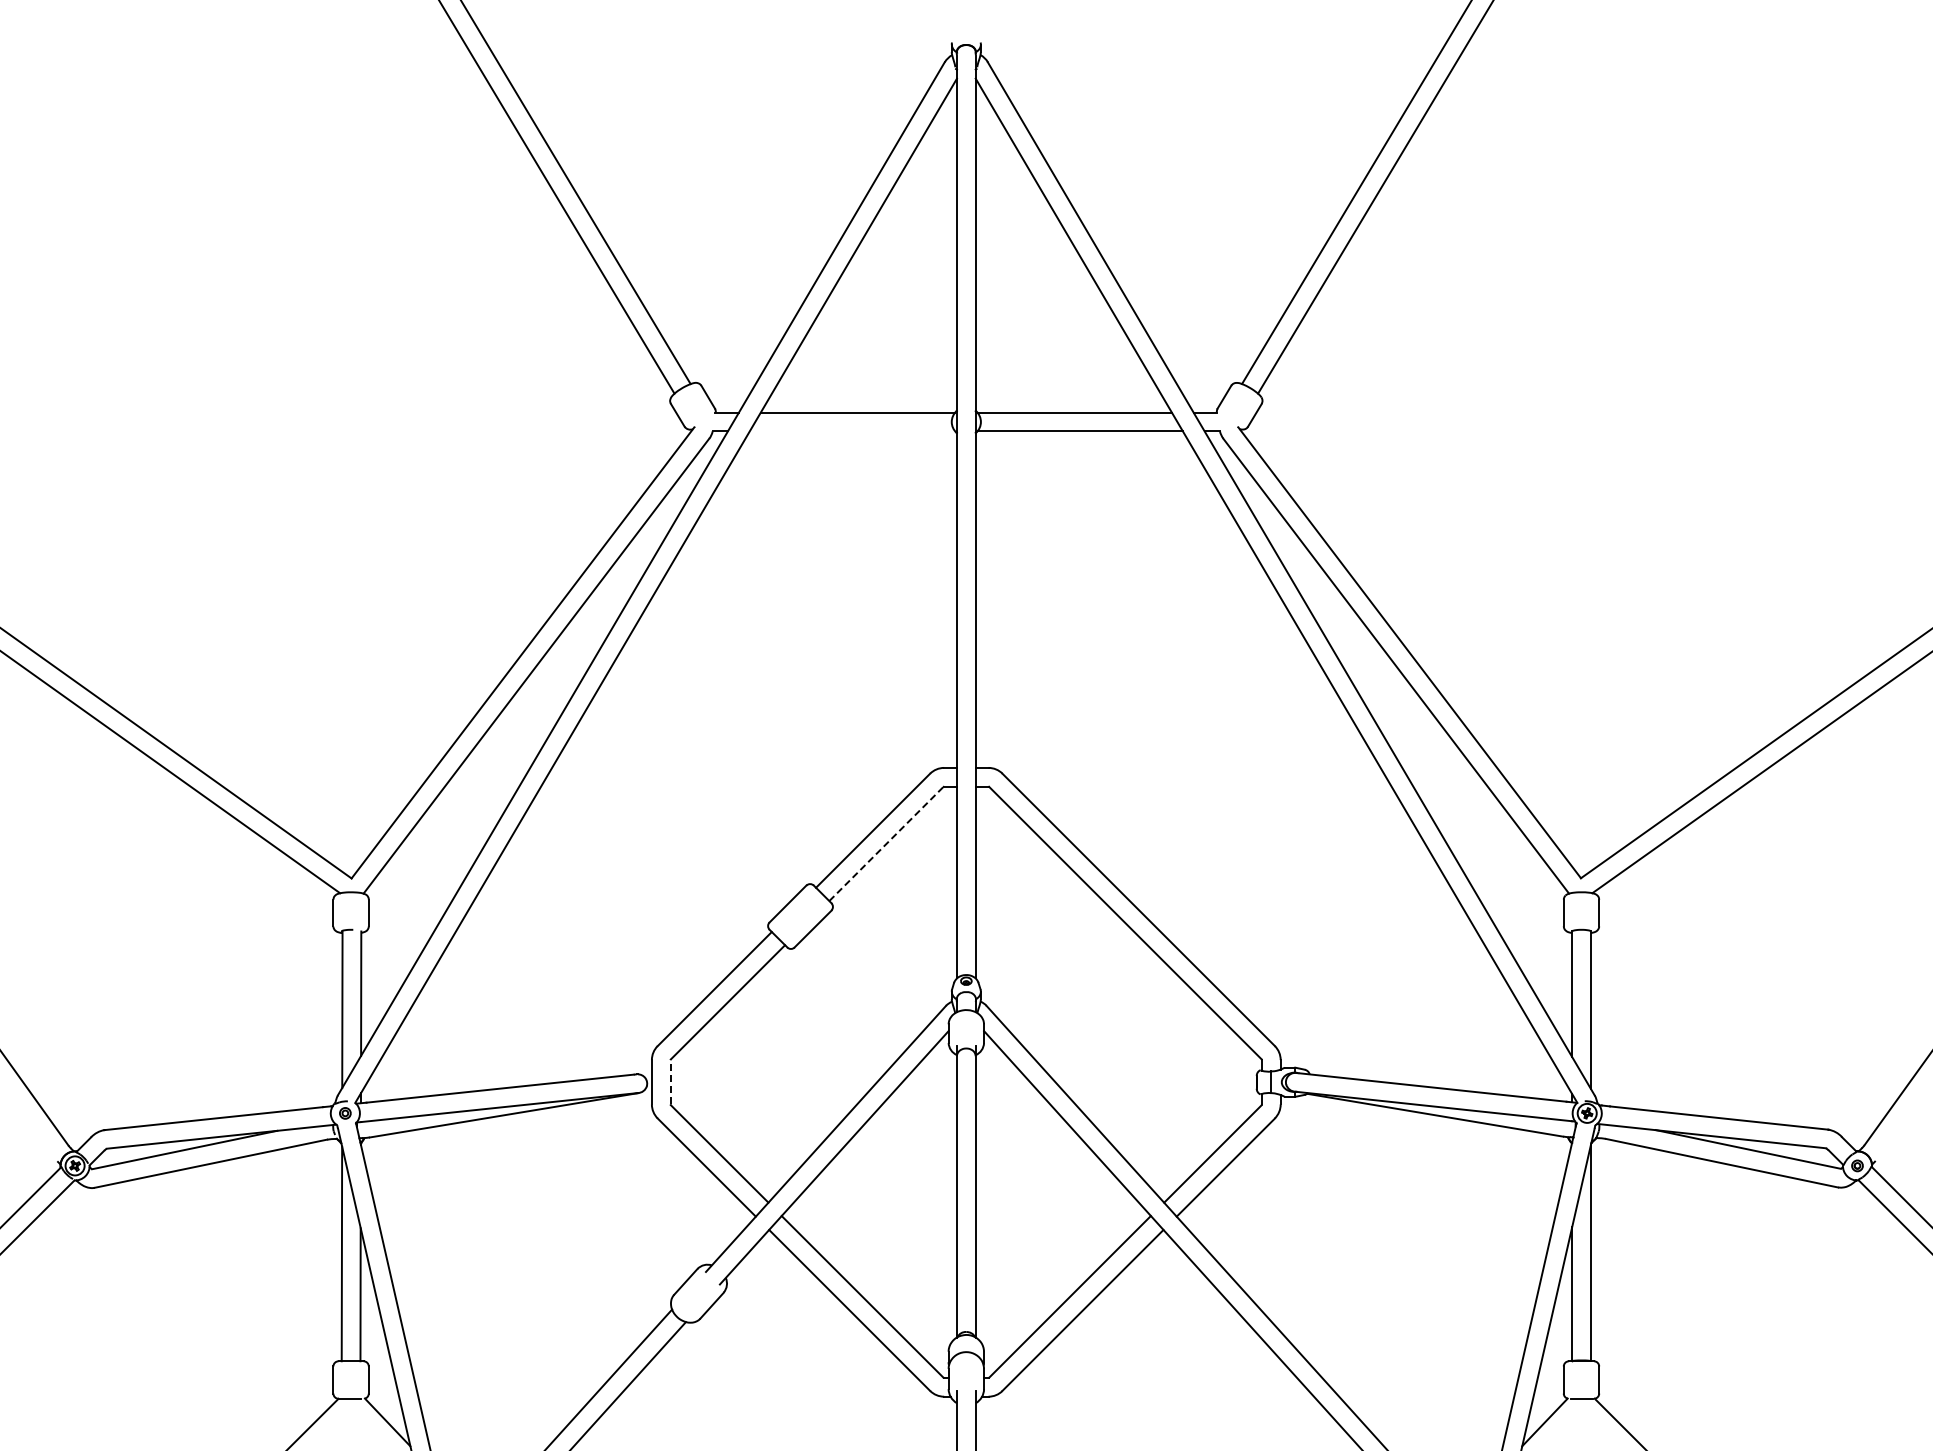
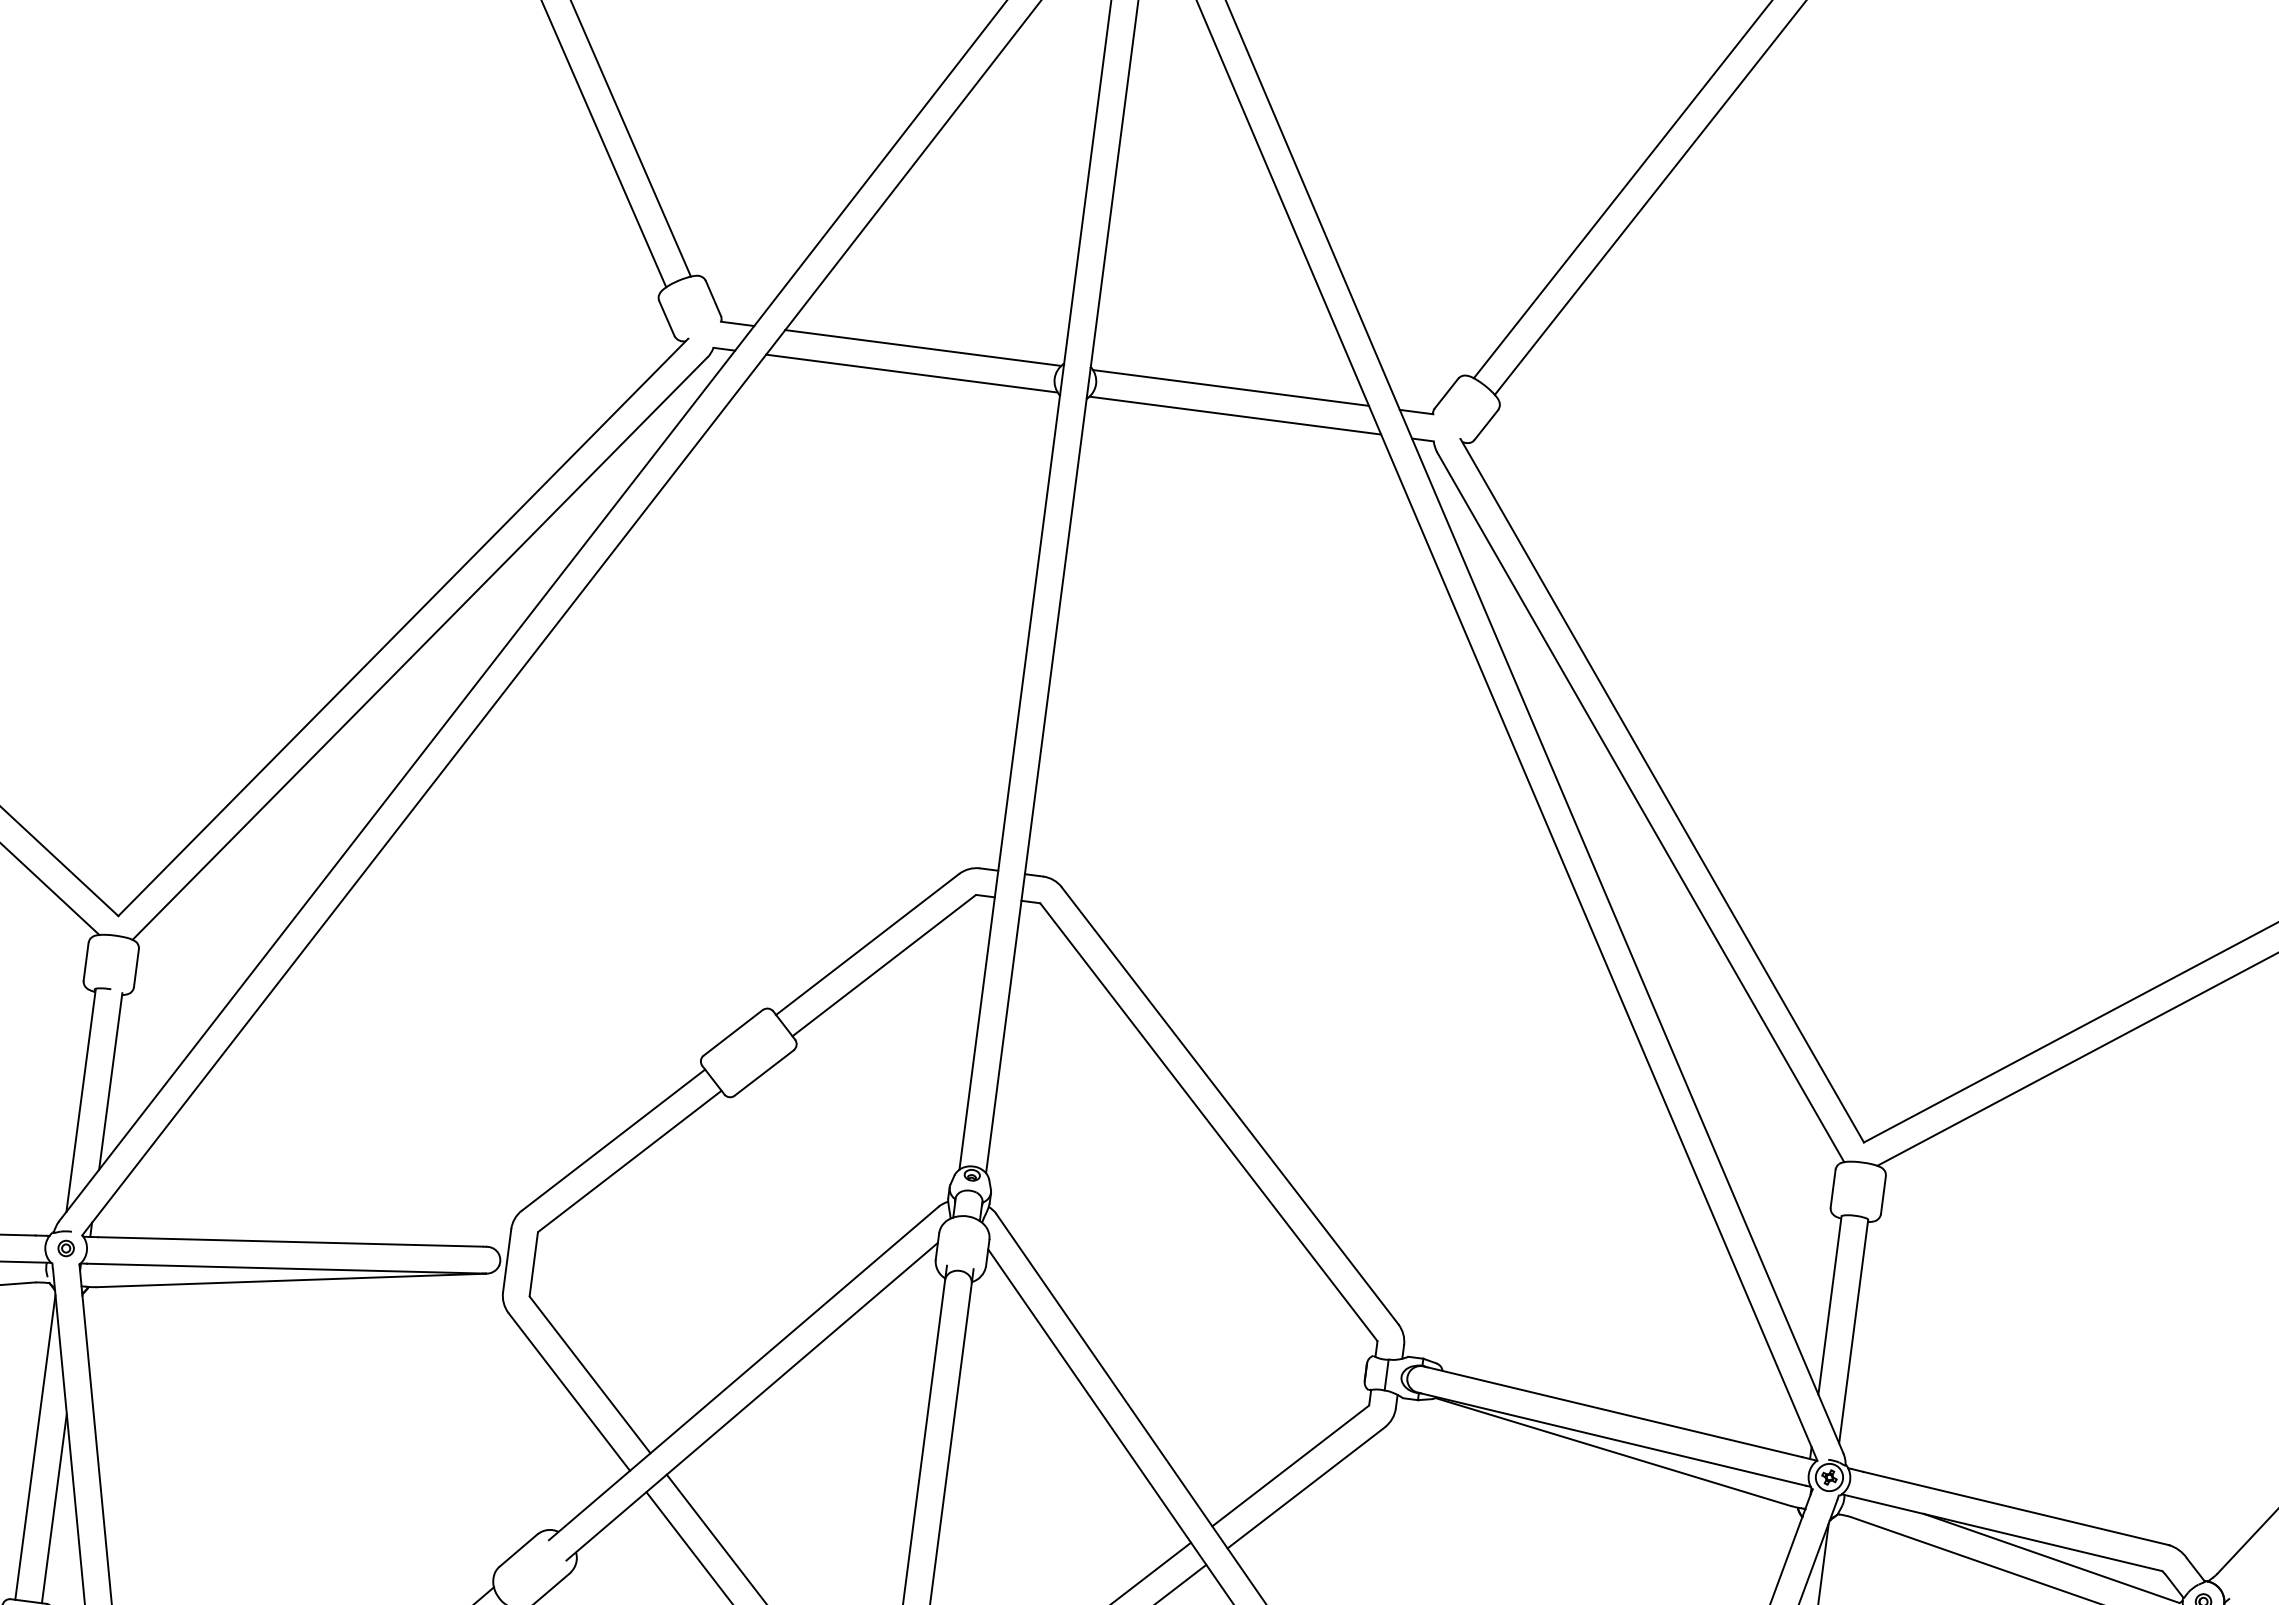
line: (852, 431) -> (911, 373), added
line: (886, 844) -> (884, 966), dashed -> solid
line: (670, 1081) -> (533, 1263), dashed -> solid

